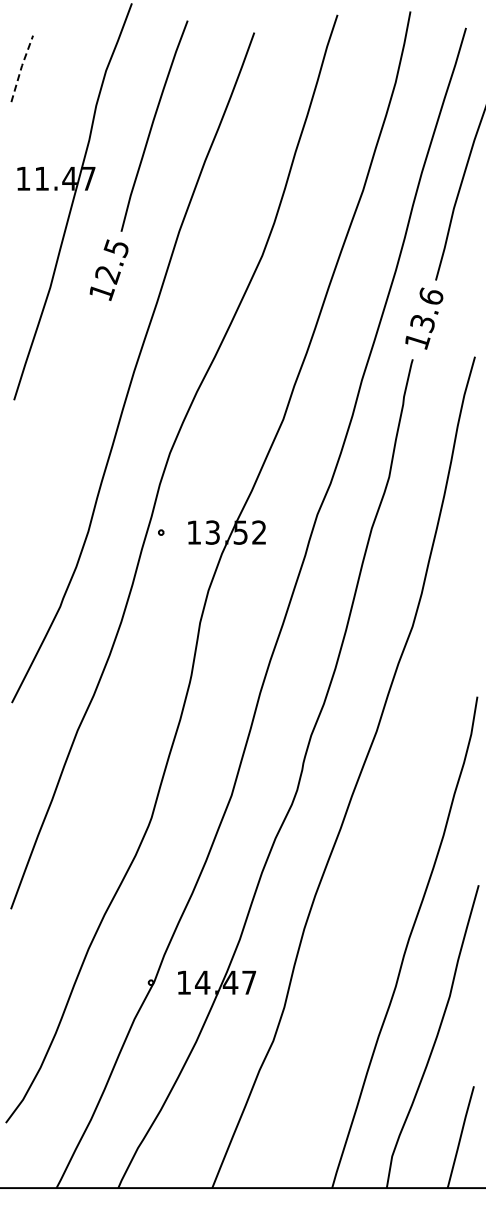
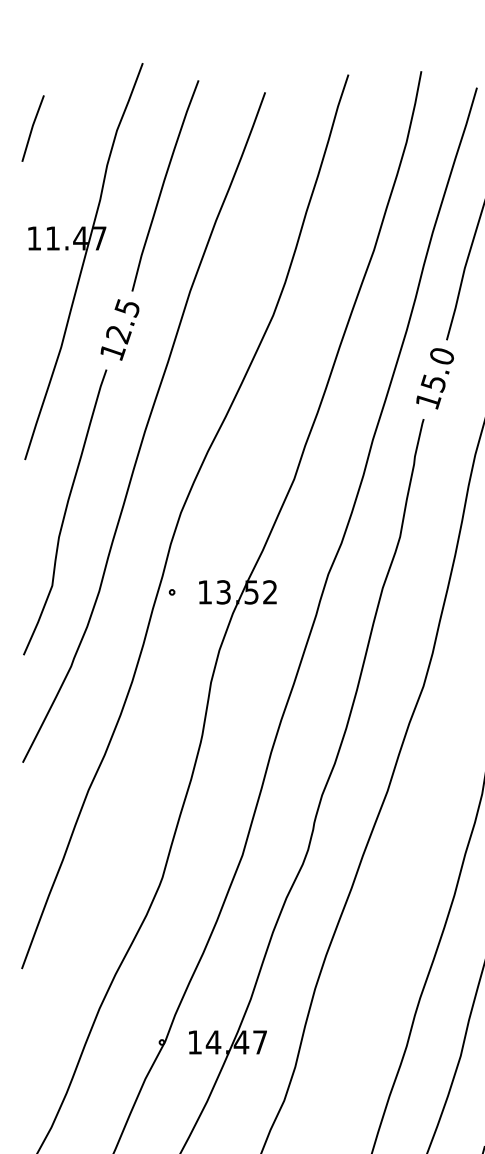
line: (21, 67) -> (32, 127), dashed -> solid
text: (426, 307) -> (437, 367), 13.6 -> 15.0
curve: (54, 452) -> (65, 512), added

